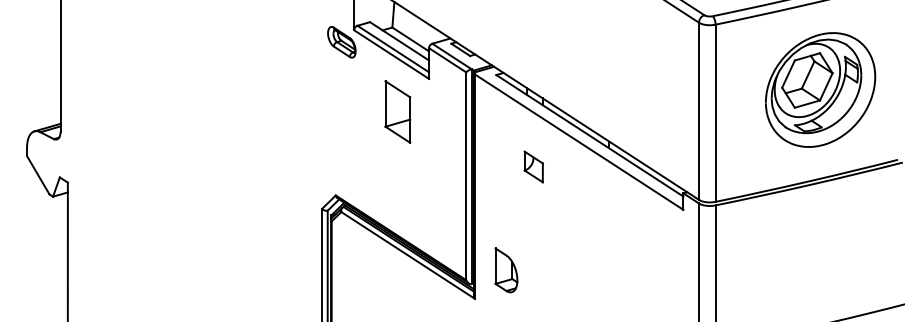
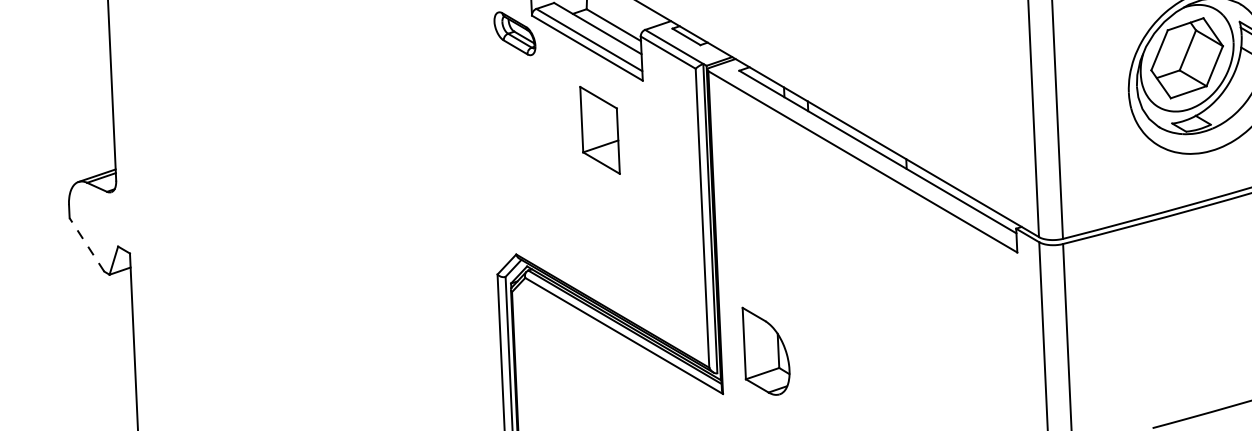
part: (533, 166) -> (798, 199), removed
line: (38, 174) -> (87, 243), solid -> dashed
part: (506, 270) -> (766, 351), size x1.4

